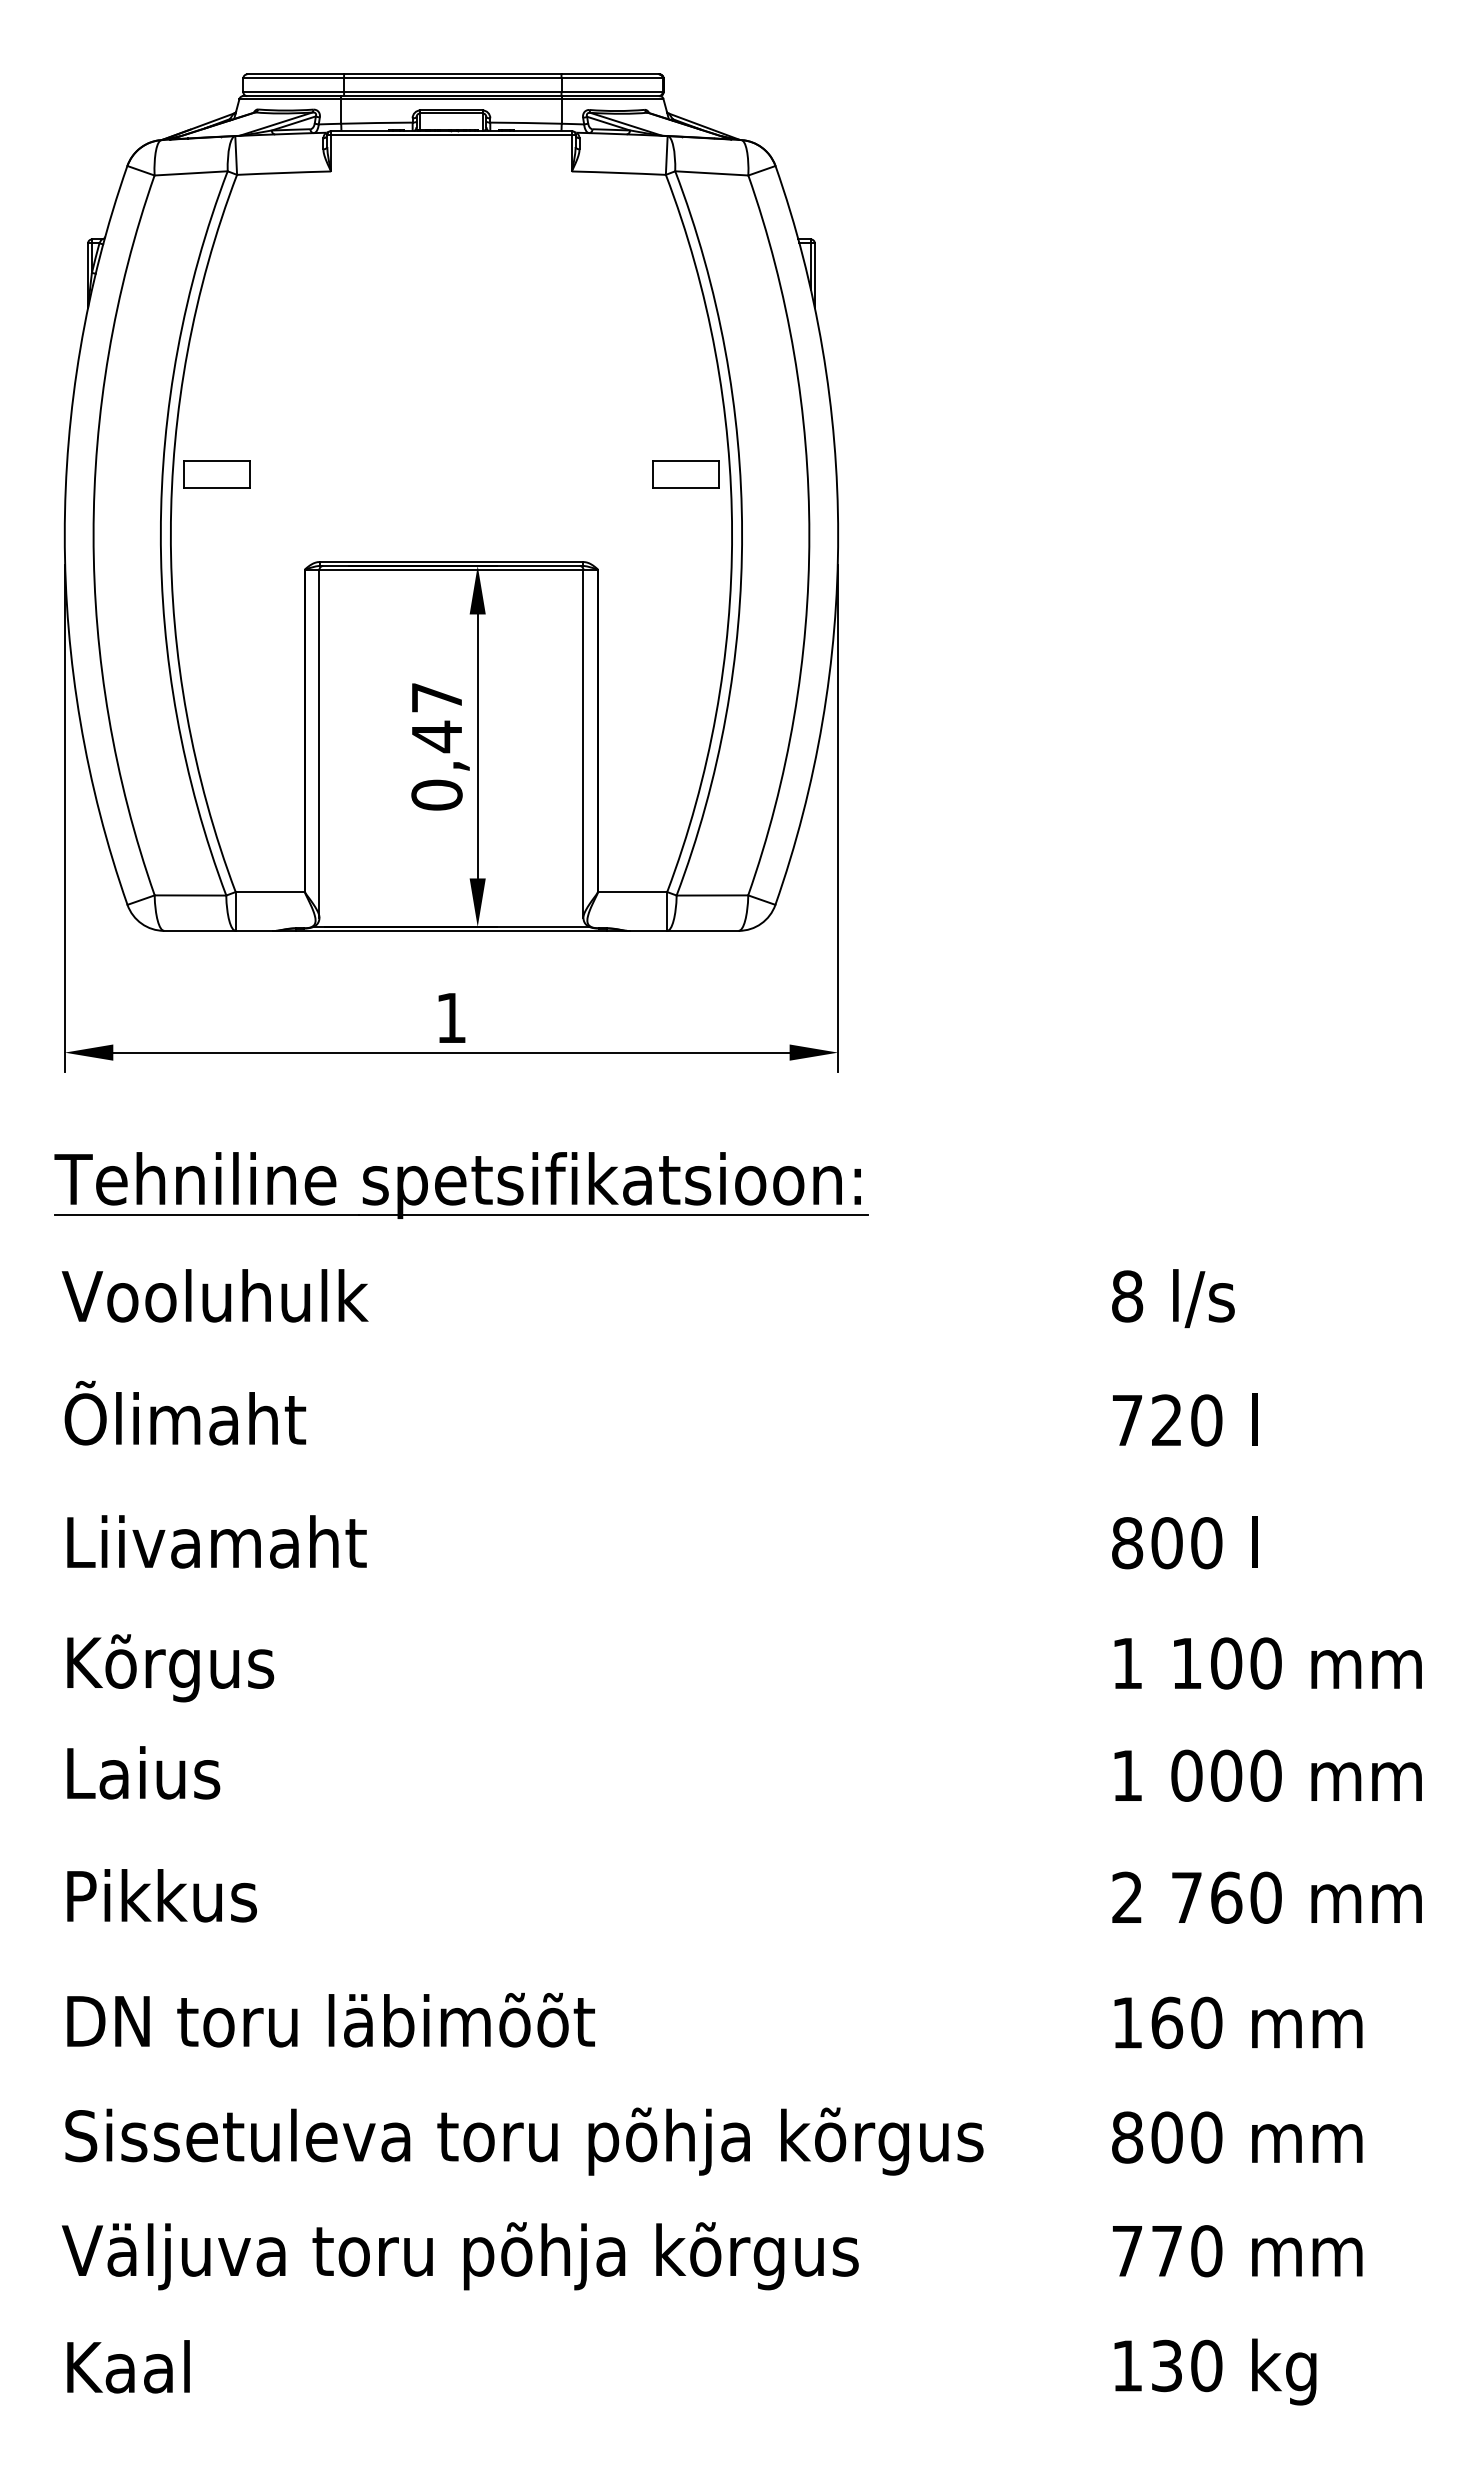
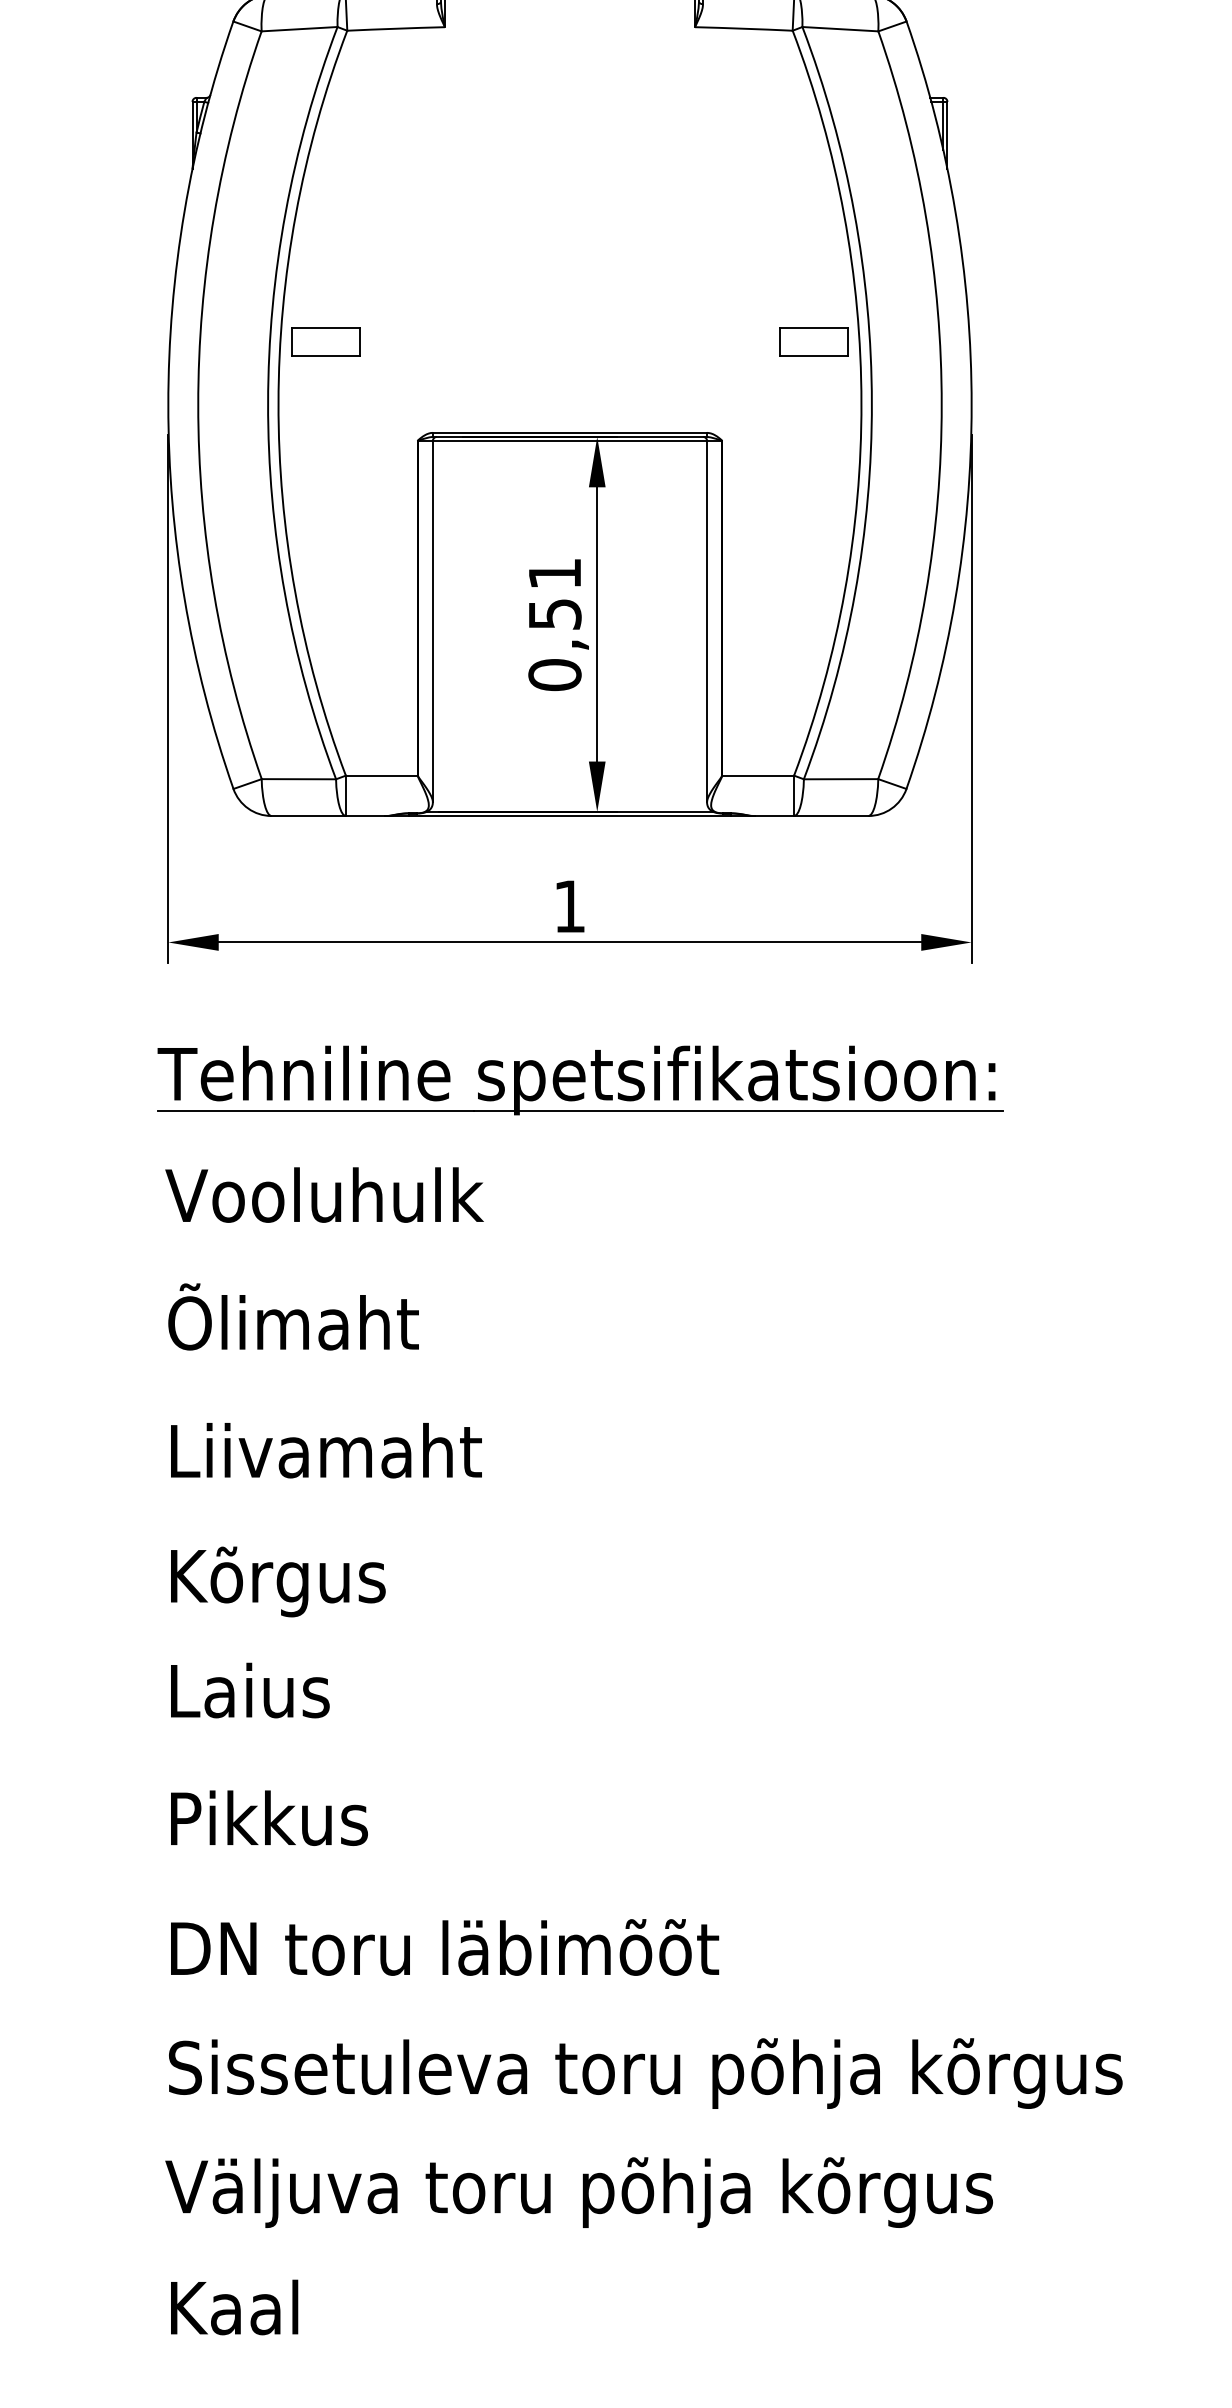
text: (437, 718) -> (555, 595), 0,47 -> 0,51

